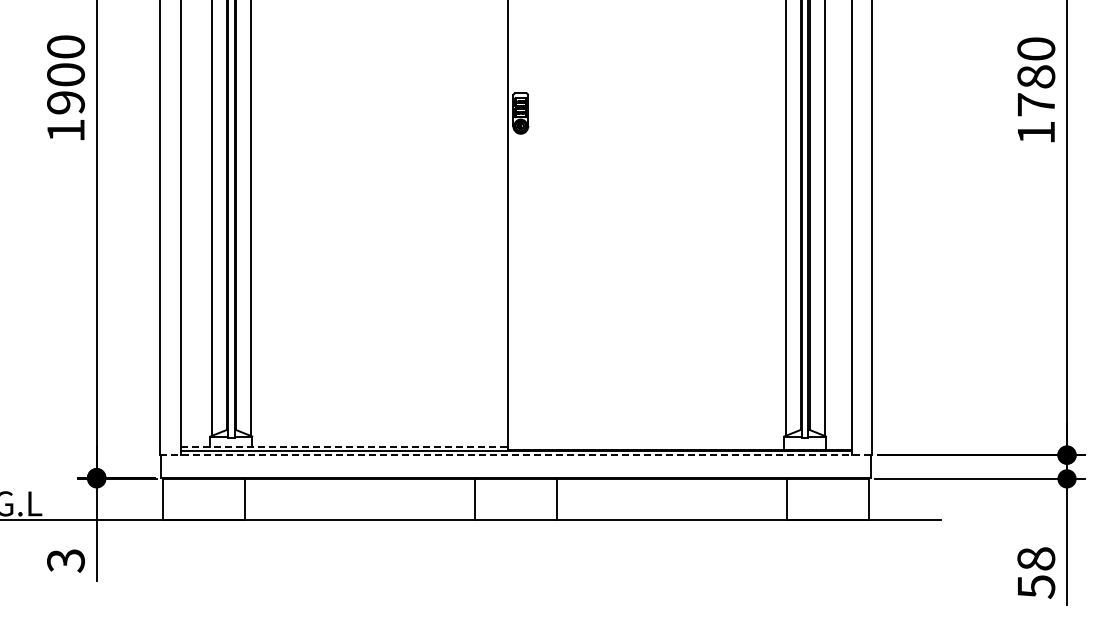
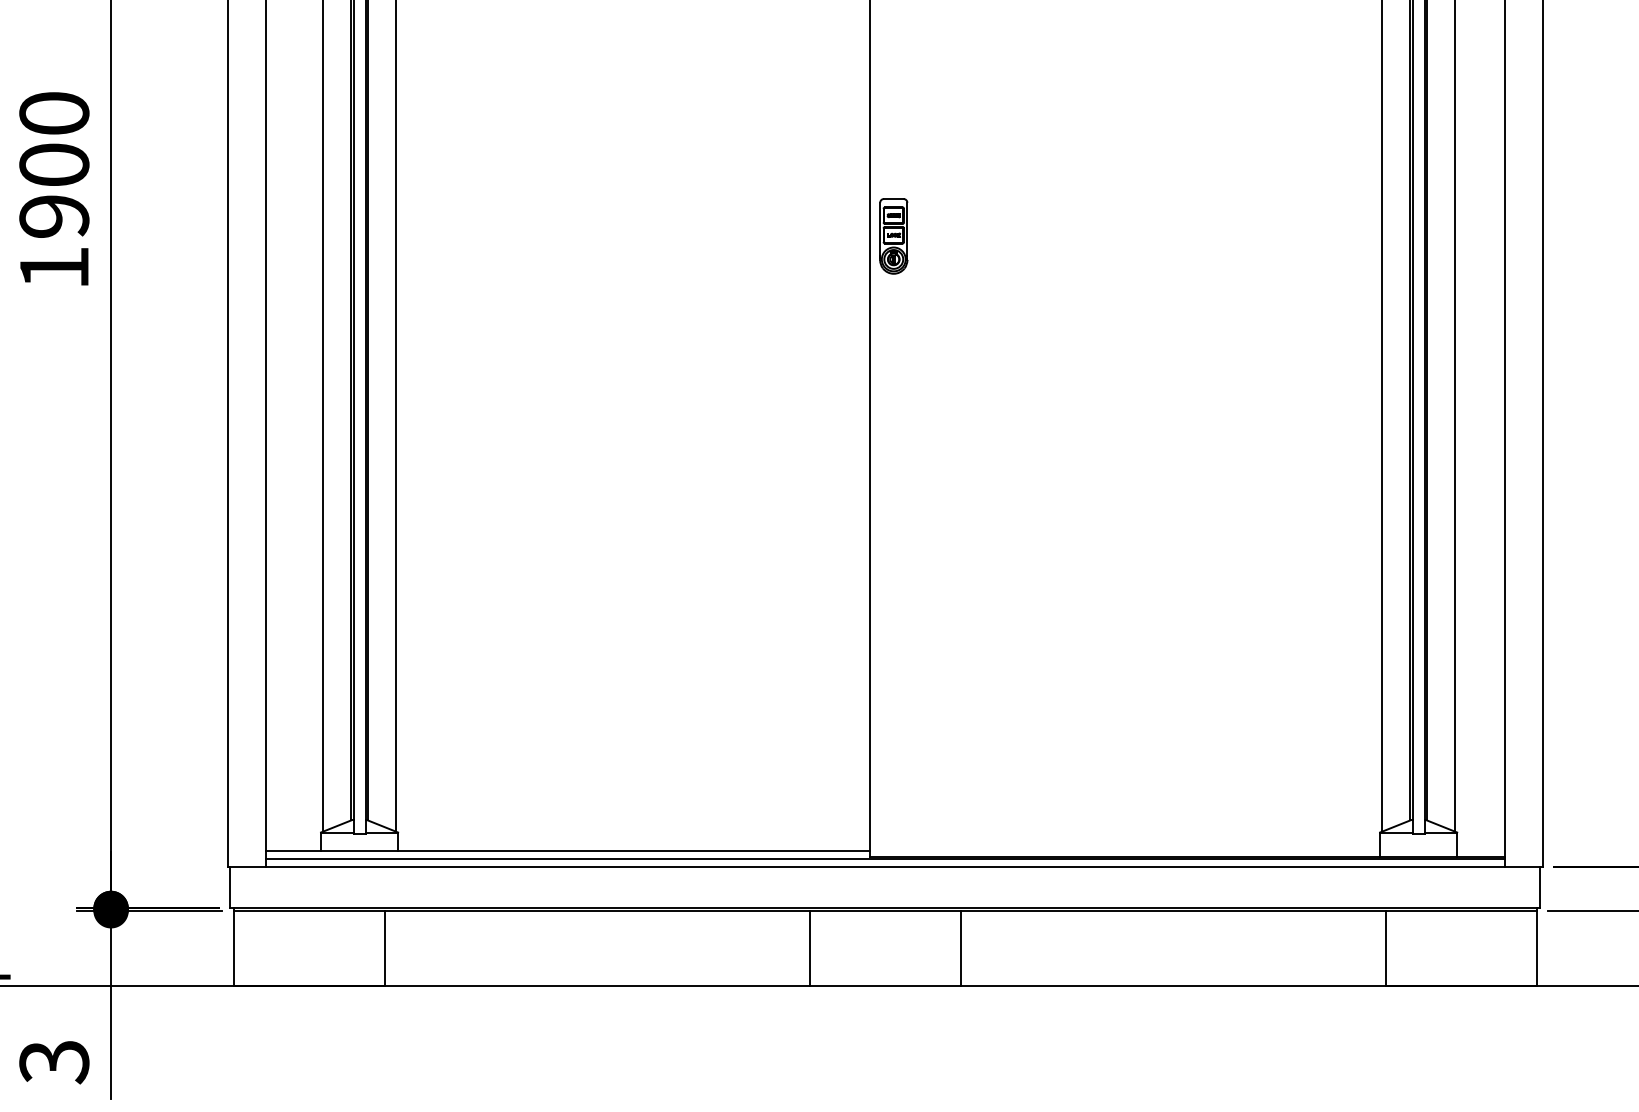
line: (344, 446) -> (568, 850), dashed -> solid
line: (516, 455) -> (885, 867), dashed -> solid

